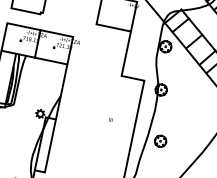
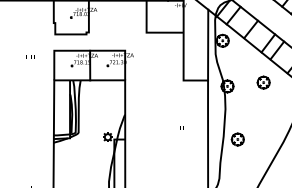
line: (151, 47) -> (208, 44), added
part: (195, 93) -> (263, 82), added

